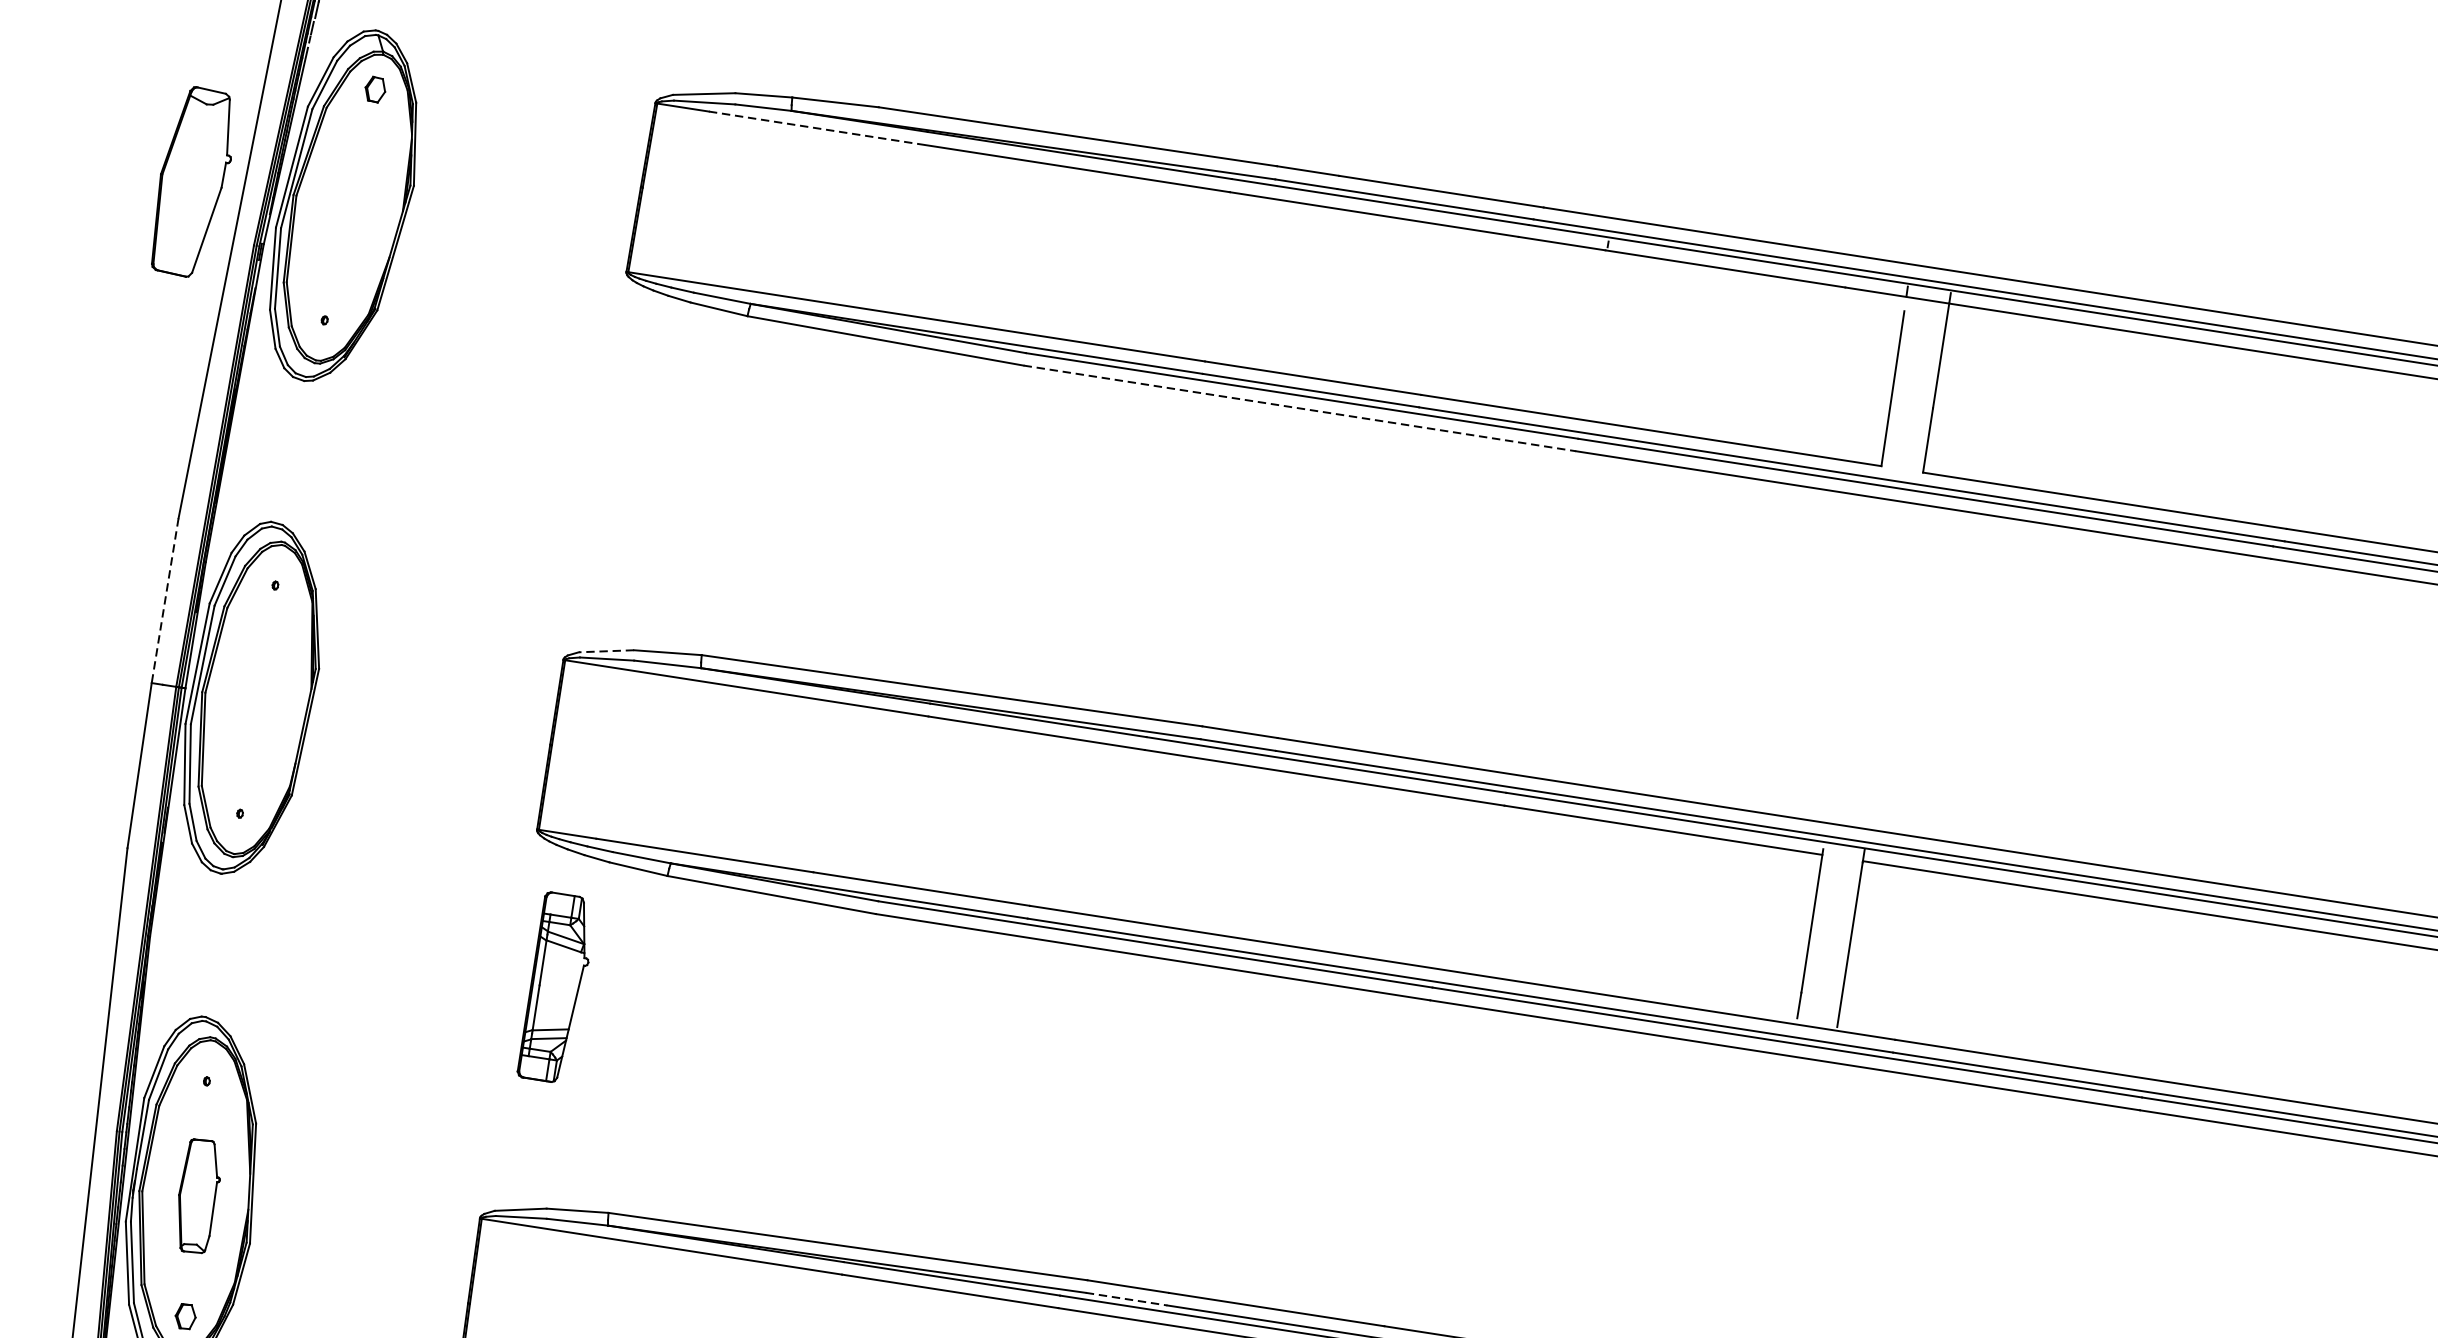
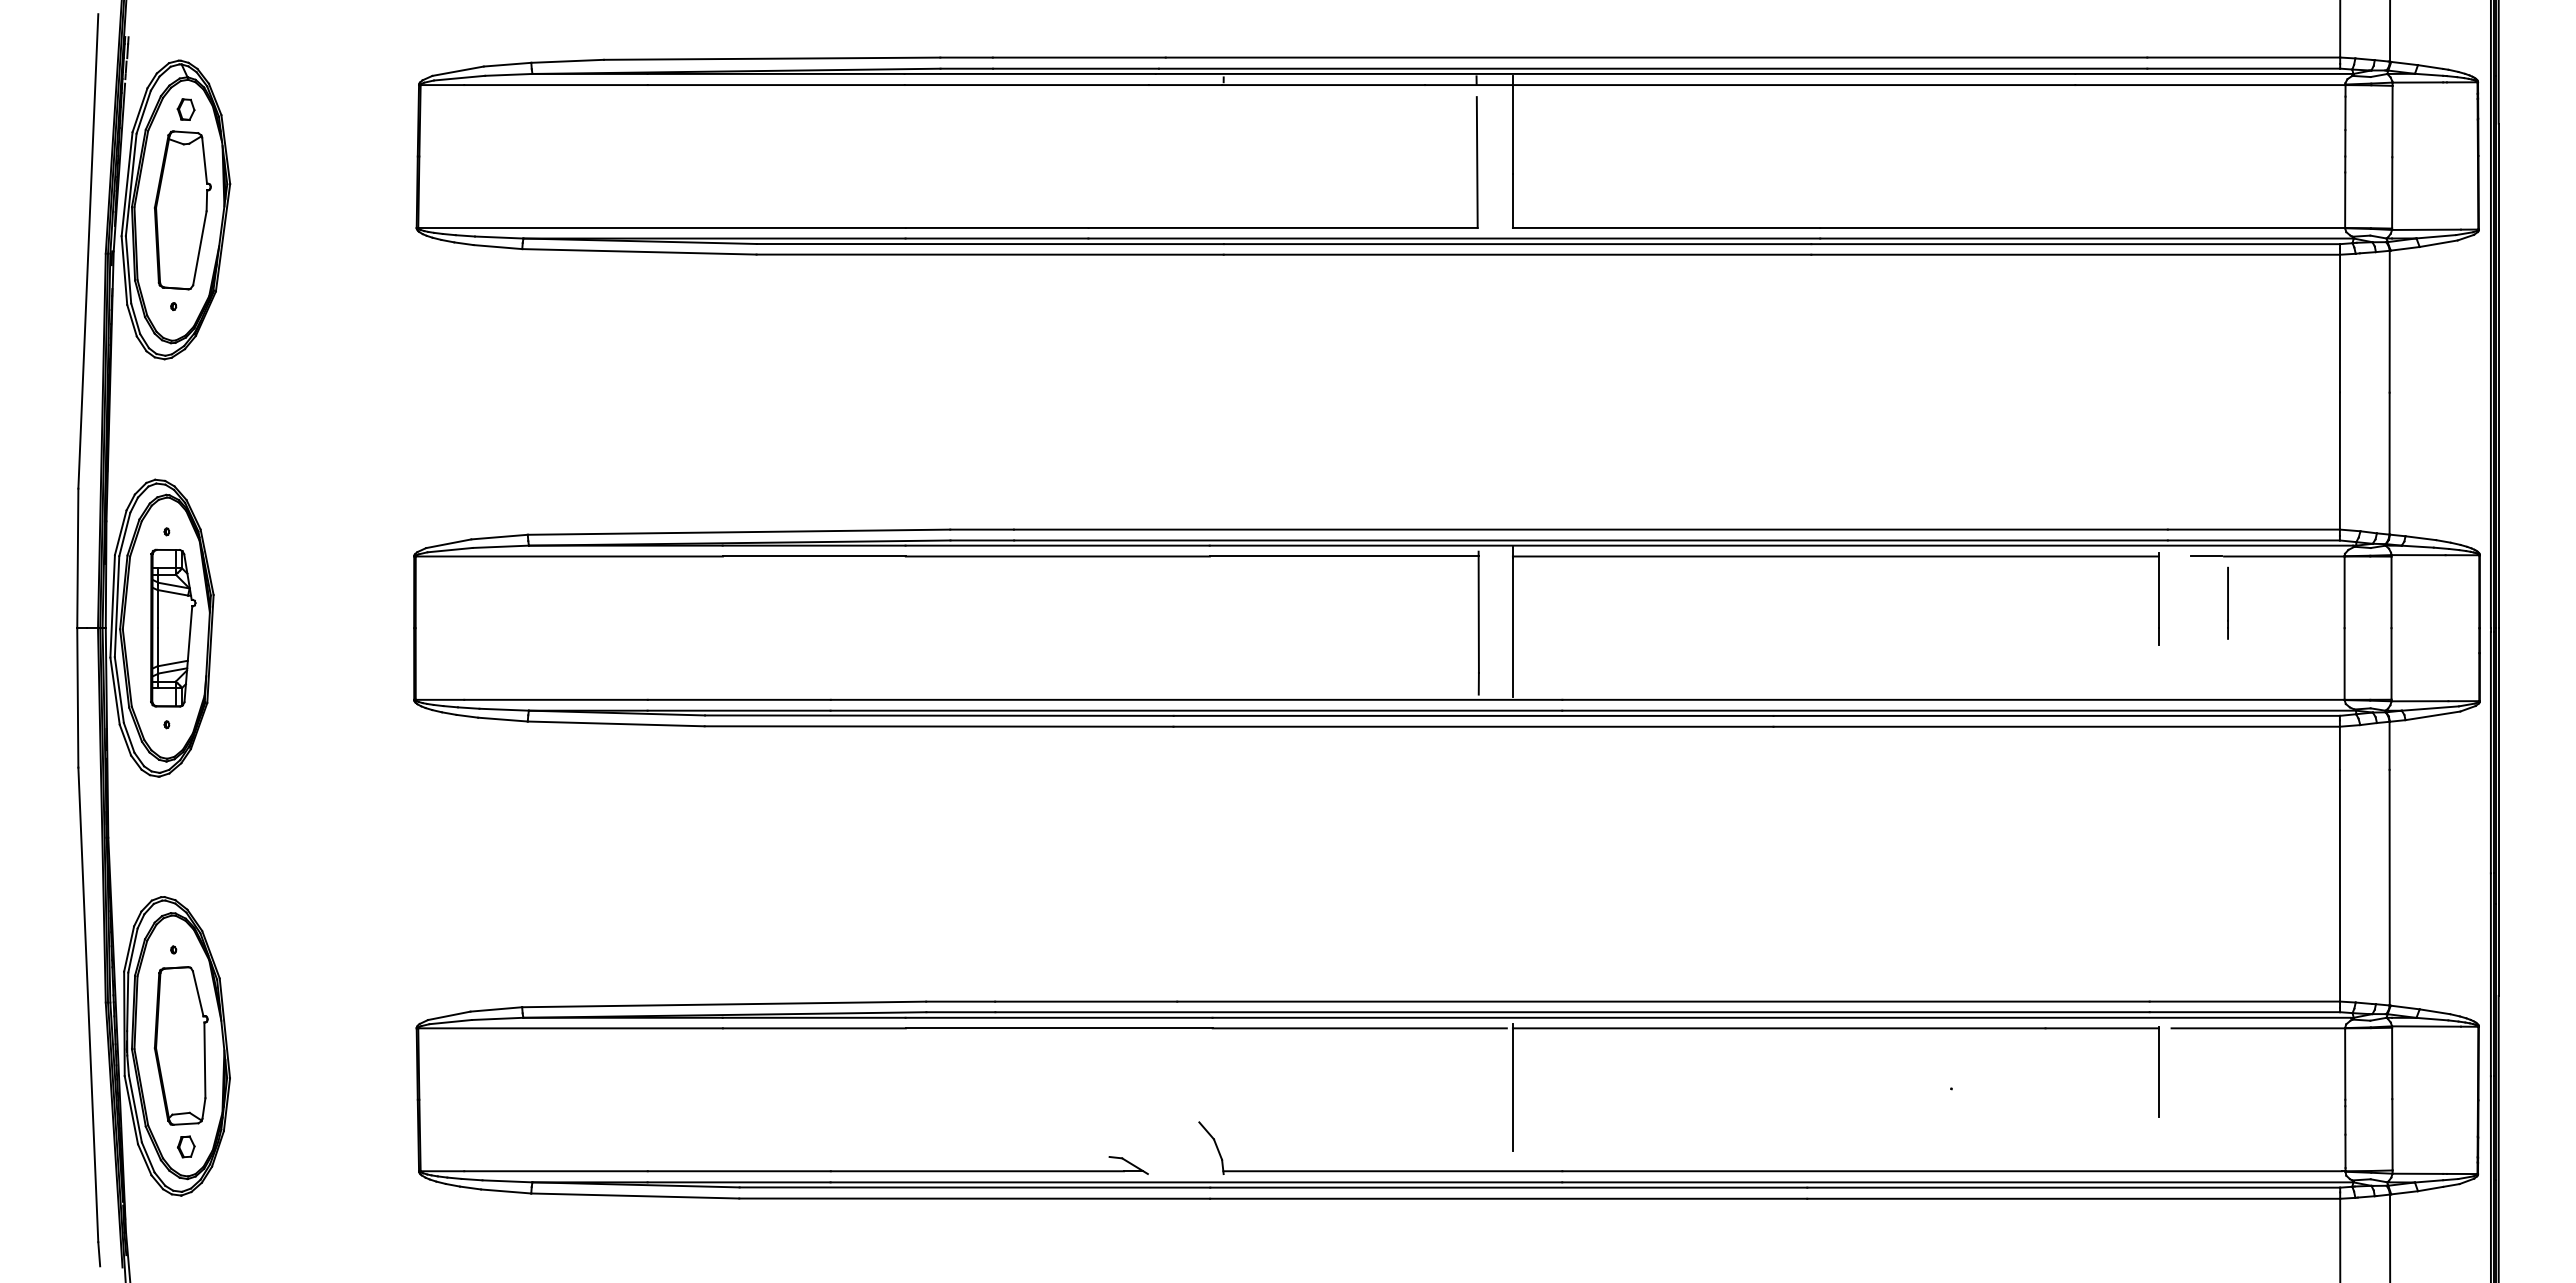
line: (817, 128) -> (556, 85), dashed -> solid
part: (193, 182) -> (182, 210), moved
line: (1300, 408) -> (990, 254), dashed -> solid
line: (164, 600) -> (77, 558), dashed -> solid
line: (606, 650) -> (448, 543), dashed -> solid
part: (557, 987) -> (173, 627), moved
part: (197, 1195) -> (180, 1045), size x1.67
line: (1127, 1299) -> (961, 1012), dashed -> solid

